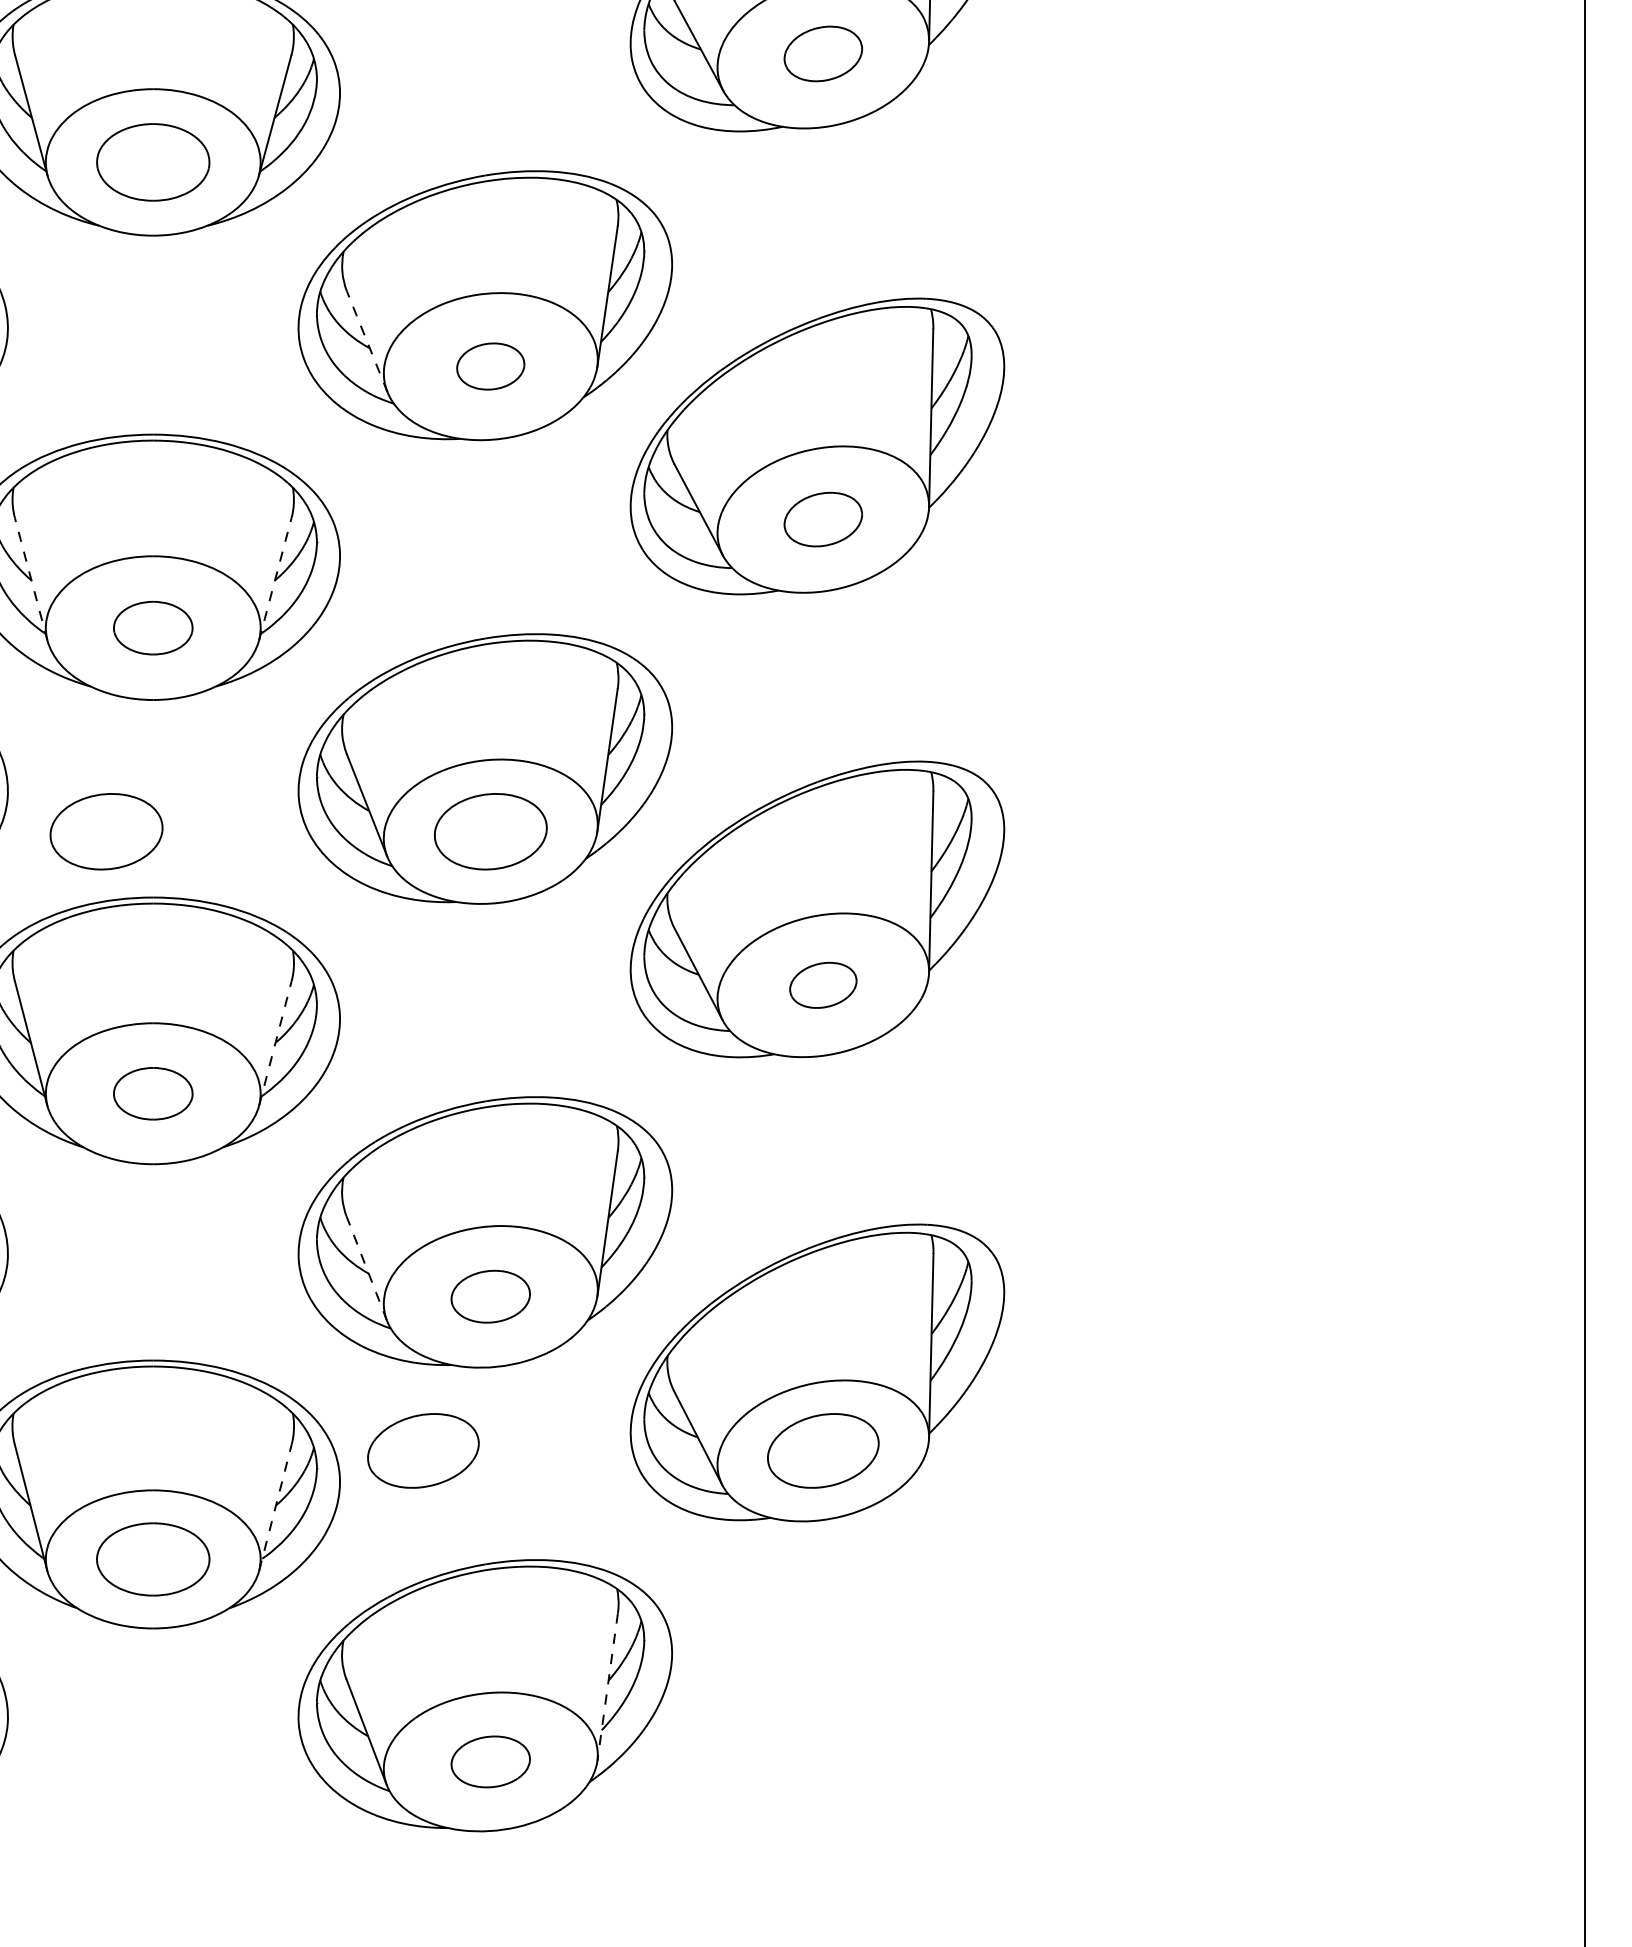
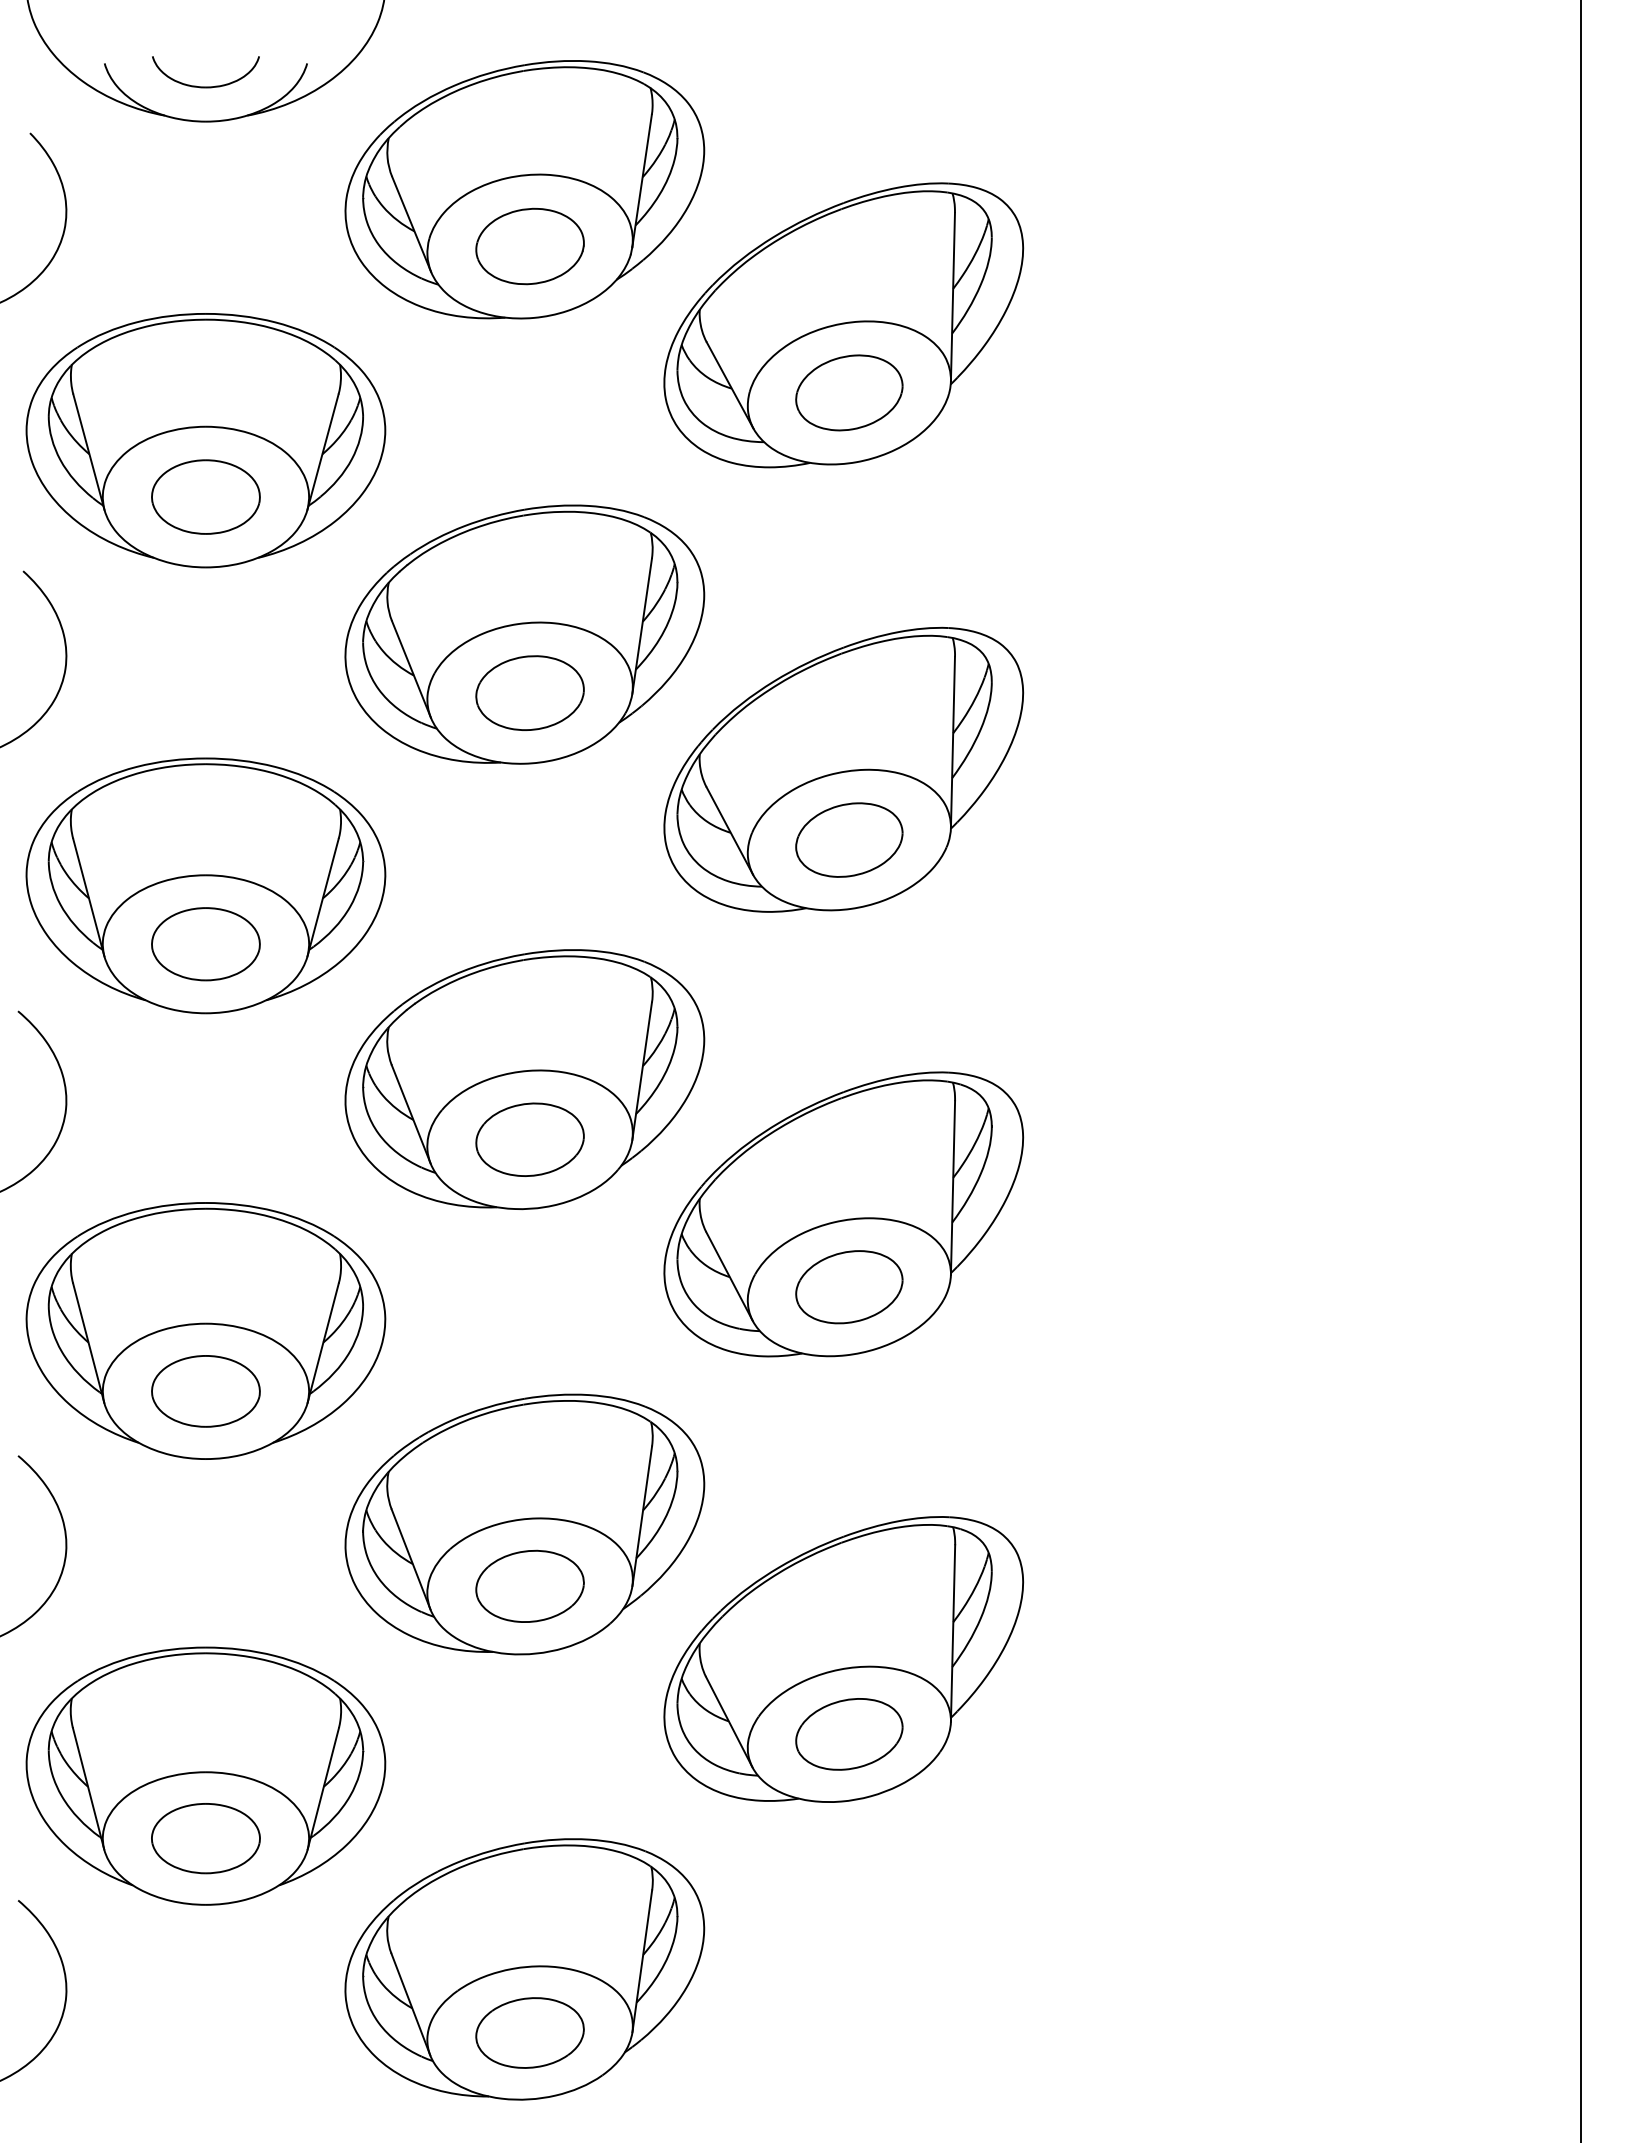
part: (823, 53) -> (849, 392), size x1.43
line: (367, 340) -> (411, 668), dashed -> solid
part: (490, 365) -> (529, 692), size x1.67
part: (823, 519) -> (849, 839), size x1.43
line: (30, 579) -> (88, 897), dashed -> solid
line: (275, 579) -> (323, 897), dashed -> solid
part: (152, 628) -> (205, 944), size x1.43
part: (105, 831) -> (160, 1139), removed
part: (823, 985) -> (849, 1287), size x1.67
line: (275, 1043) -> (323, 1343), dashed -> solid
part: (152, 1093) -> (205, 1391), size x1.43
line: (367, 1268) -> (411, 1559), dashed -> solid
part: (490, 1295) -> (529, 1585), size x1.43
part: (423, 1451) -> (465, 1734), removed
line: (275, 1507) -> (323, 1788), dashed -> solid
line: (607, 1687) -> (642, 1961), dashed -> solid
part: (490, 1761) -> (529, 2032), size x1.43

